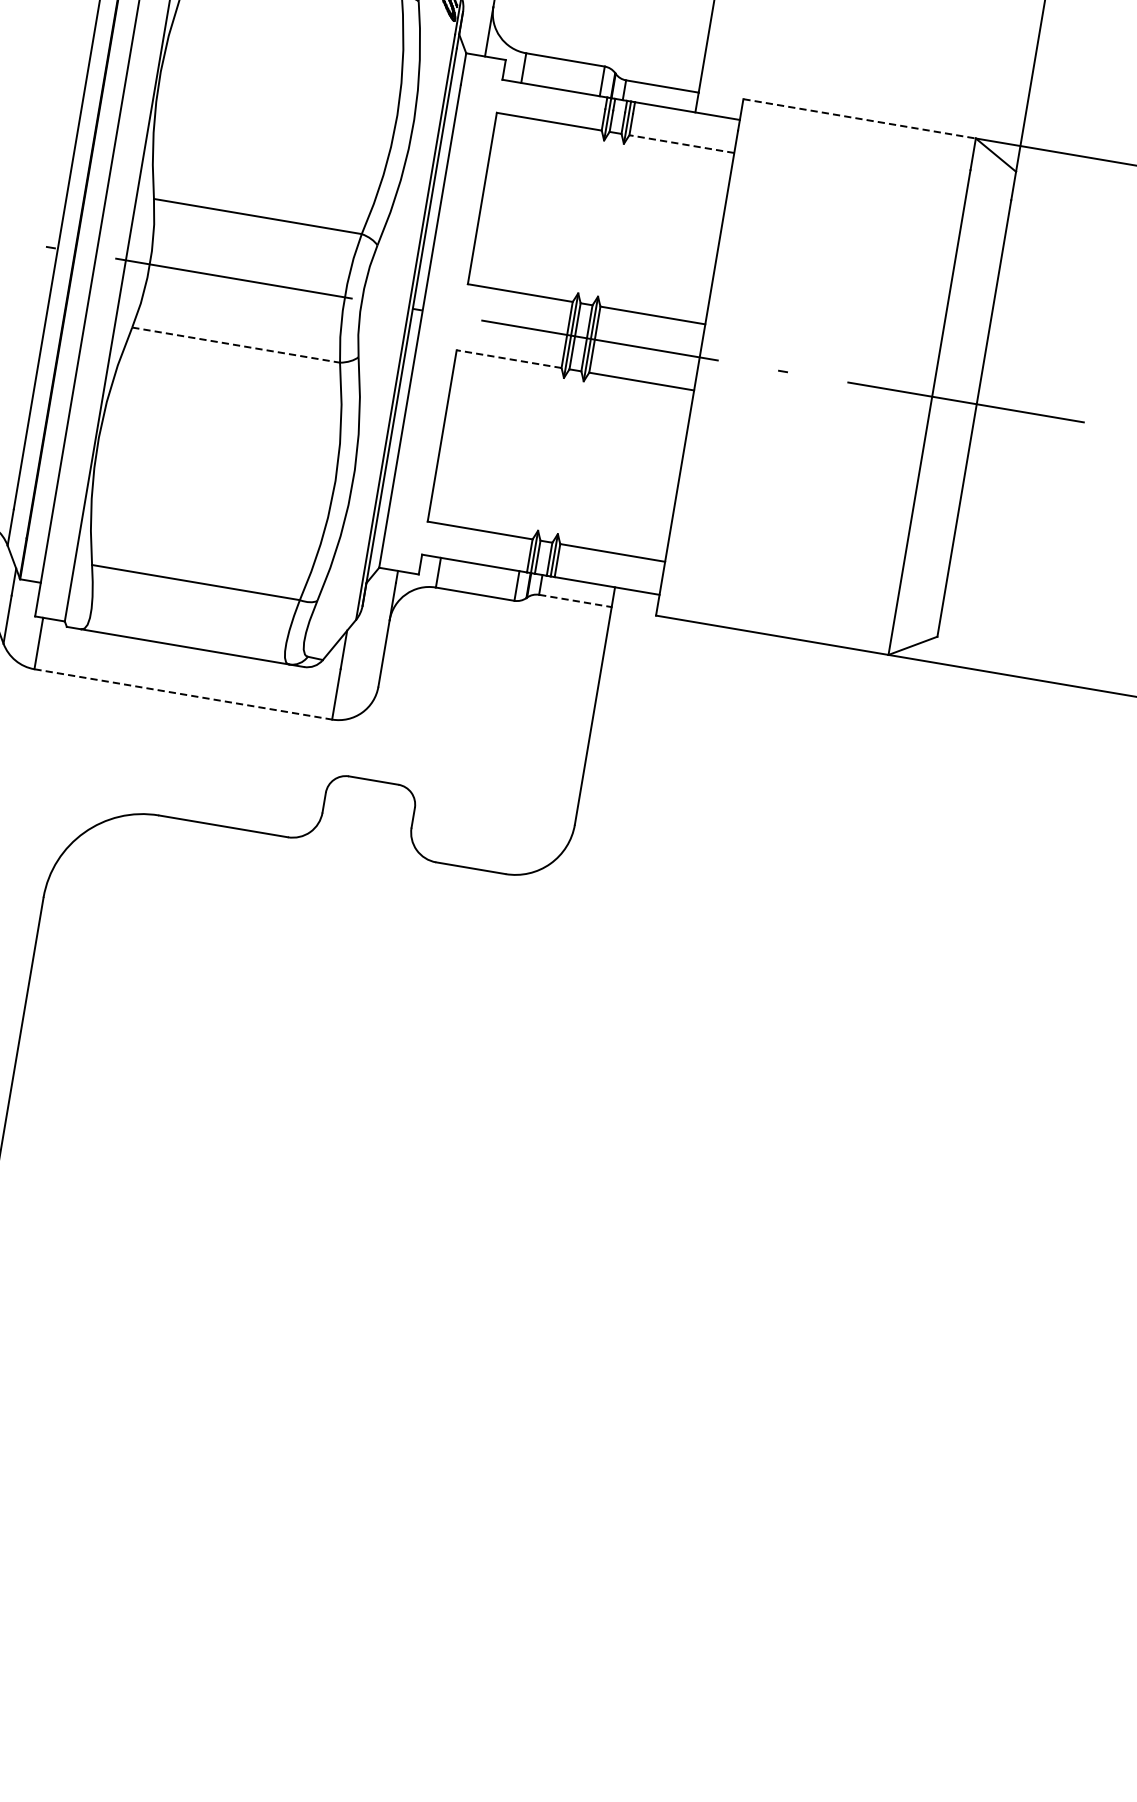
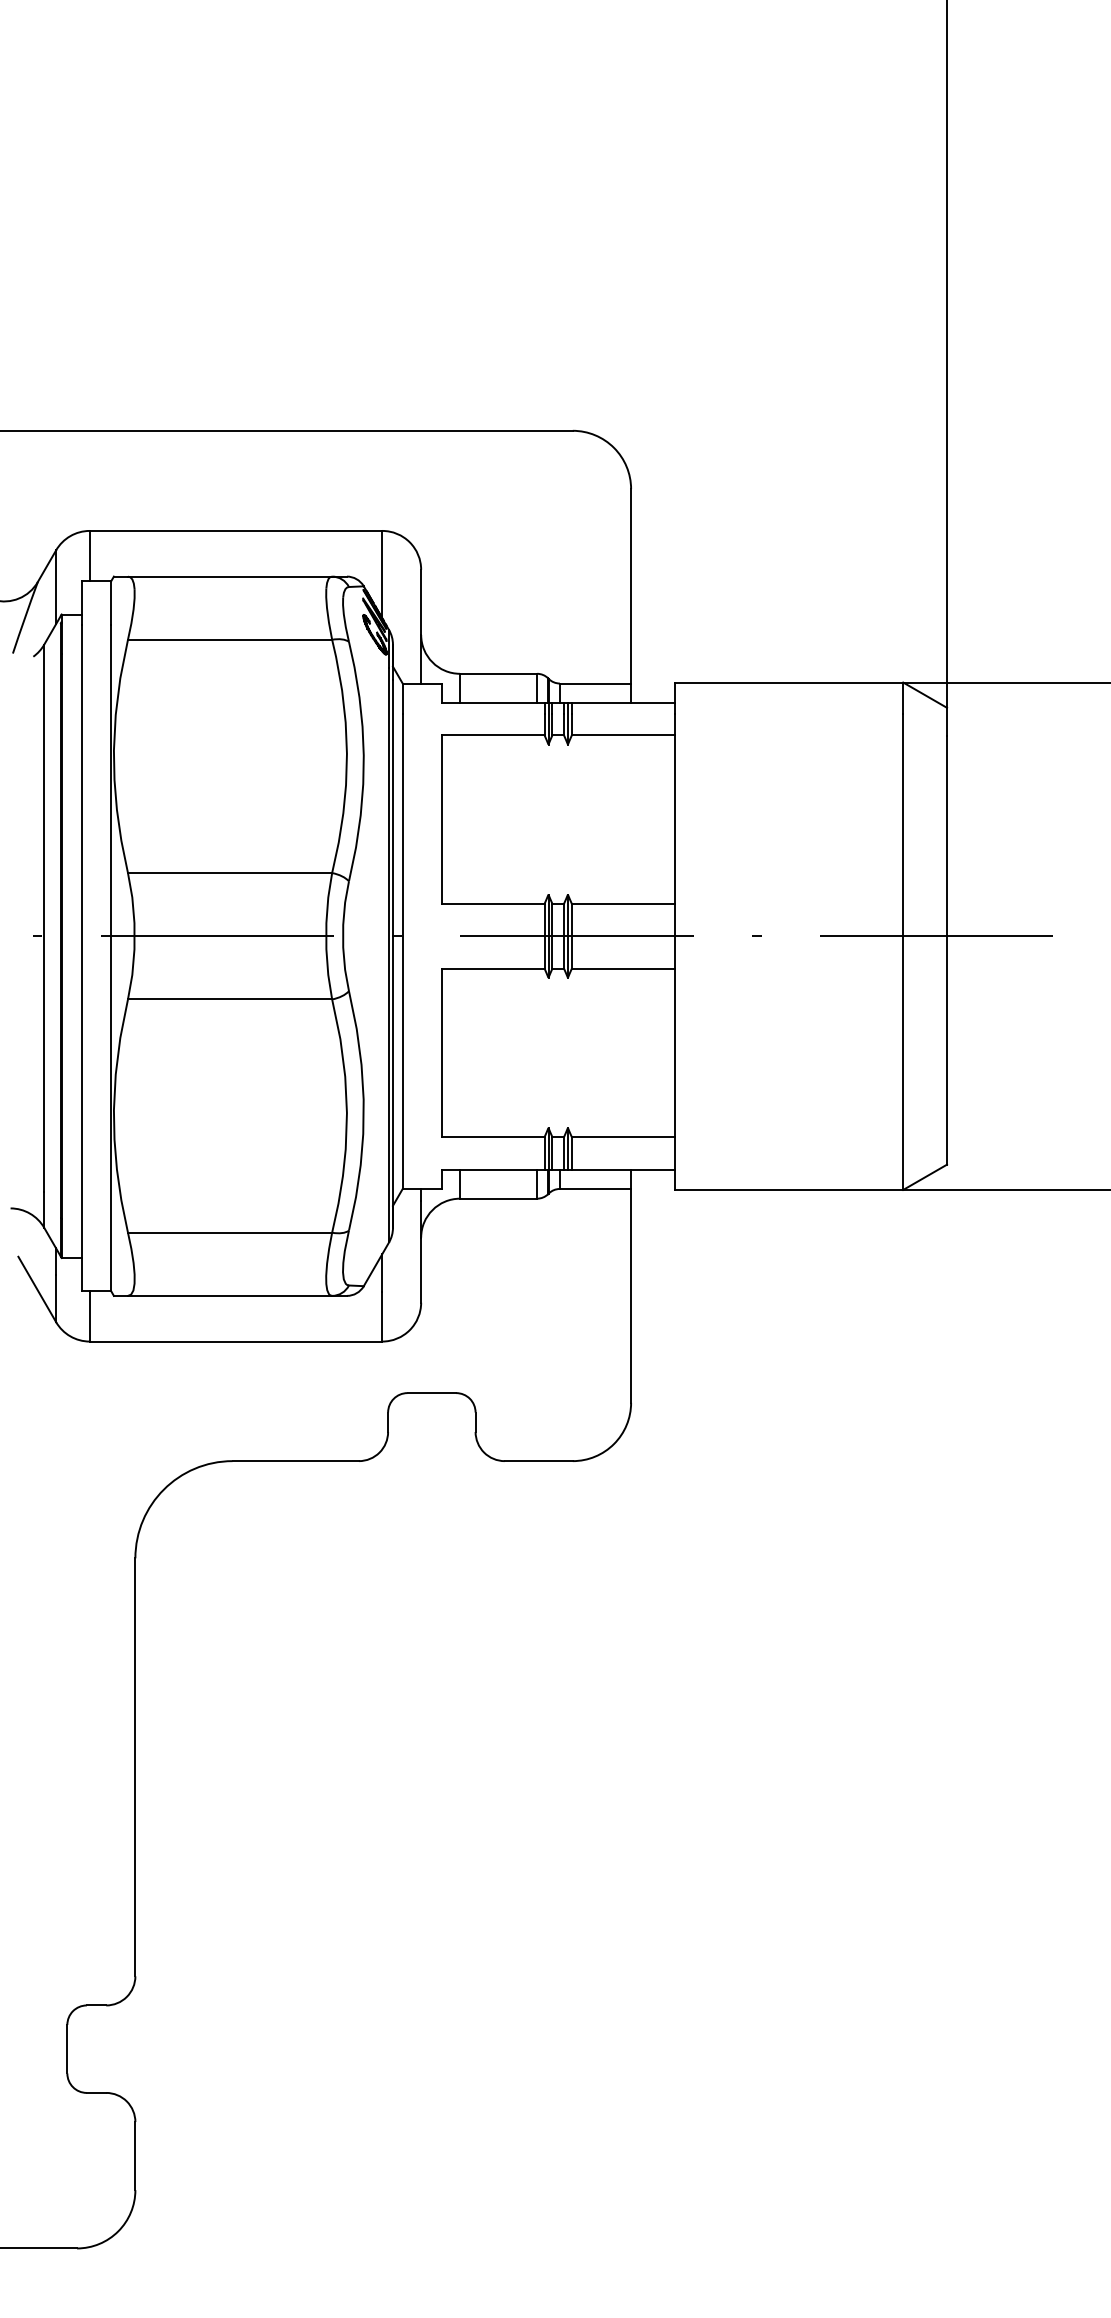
line: (860, 118) -> (789, 682), dashed -> solid
line: (682, 144) -> (623, 735), dashed -> solid
line: (236, 345) -> (230, 999), dashed -> solid
line: (509, 359) -> (493, 968), dashed -> solid
line: (575, 600) -> (595, 1188), dashed -> solid
line: (183, 694) -> (236, 1341), dashed -> solid

